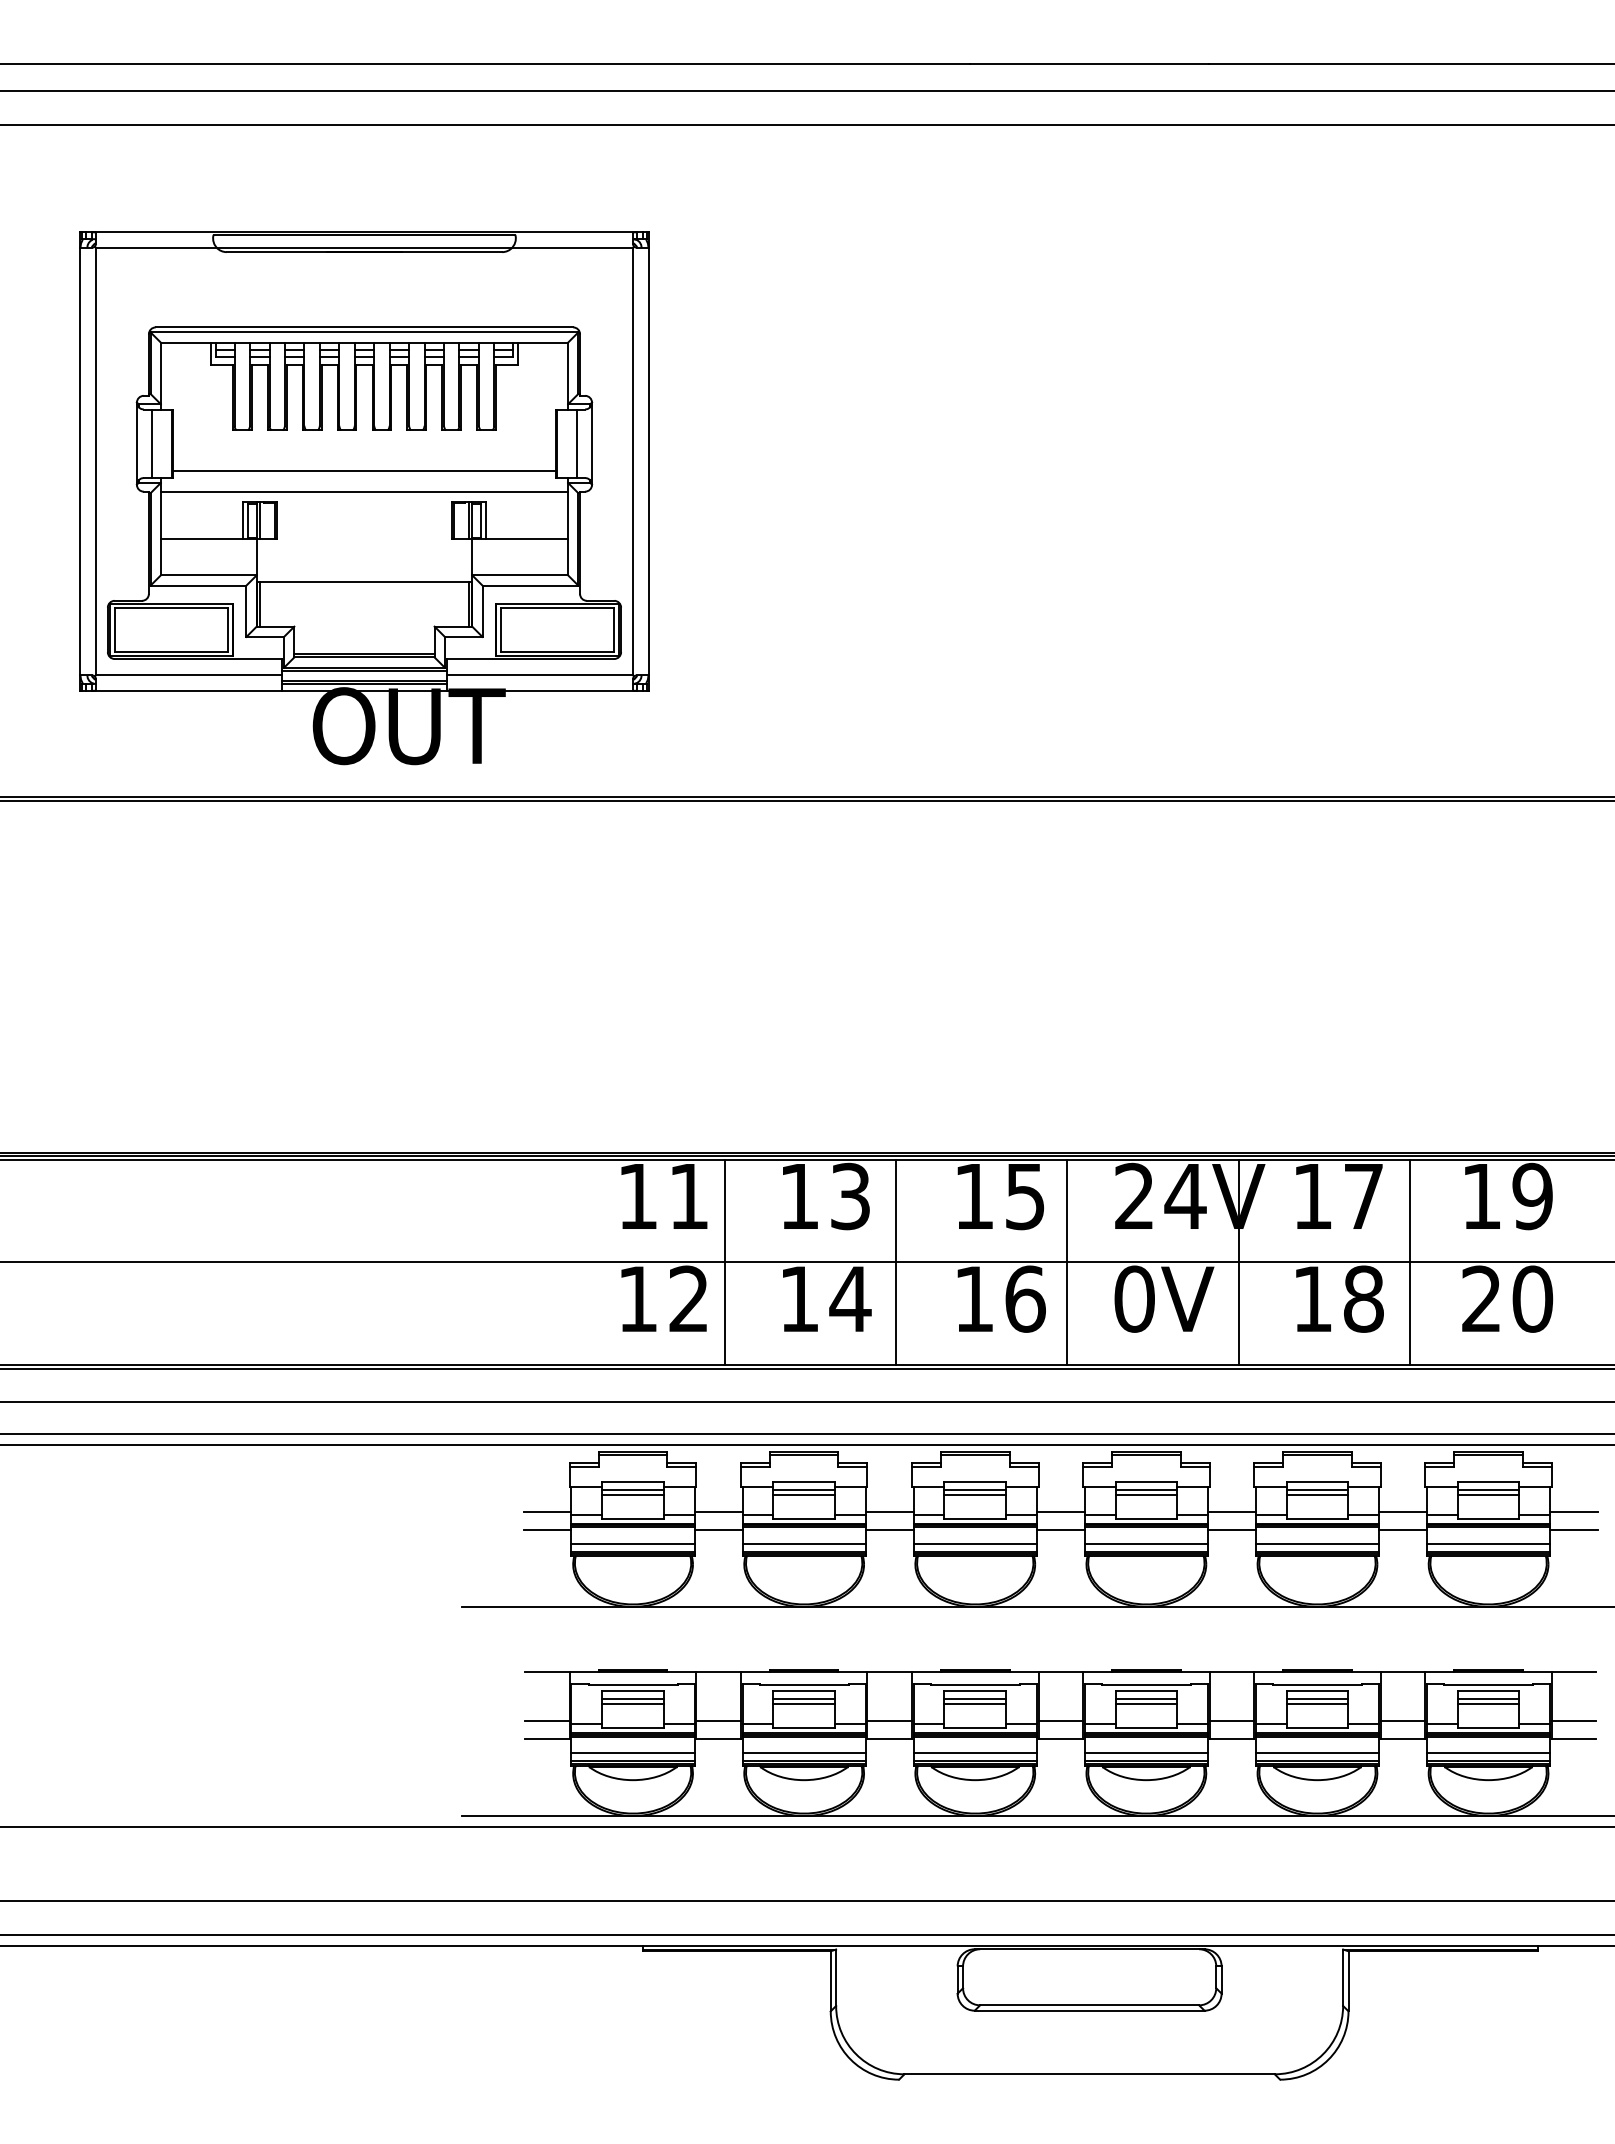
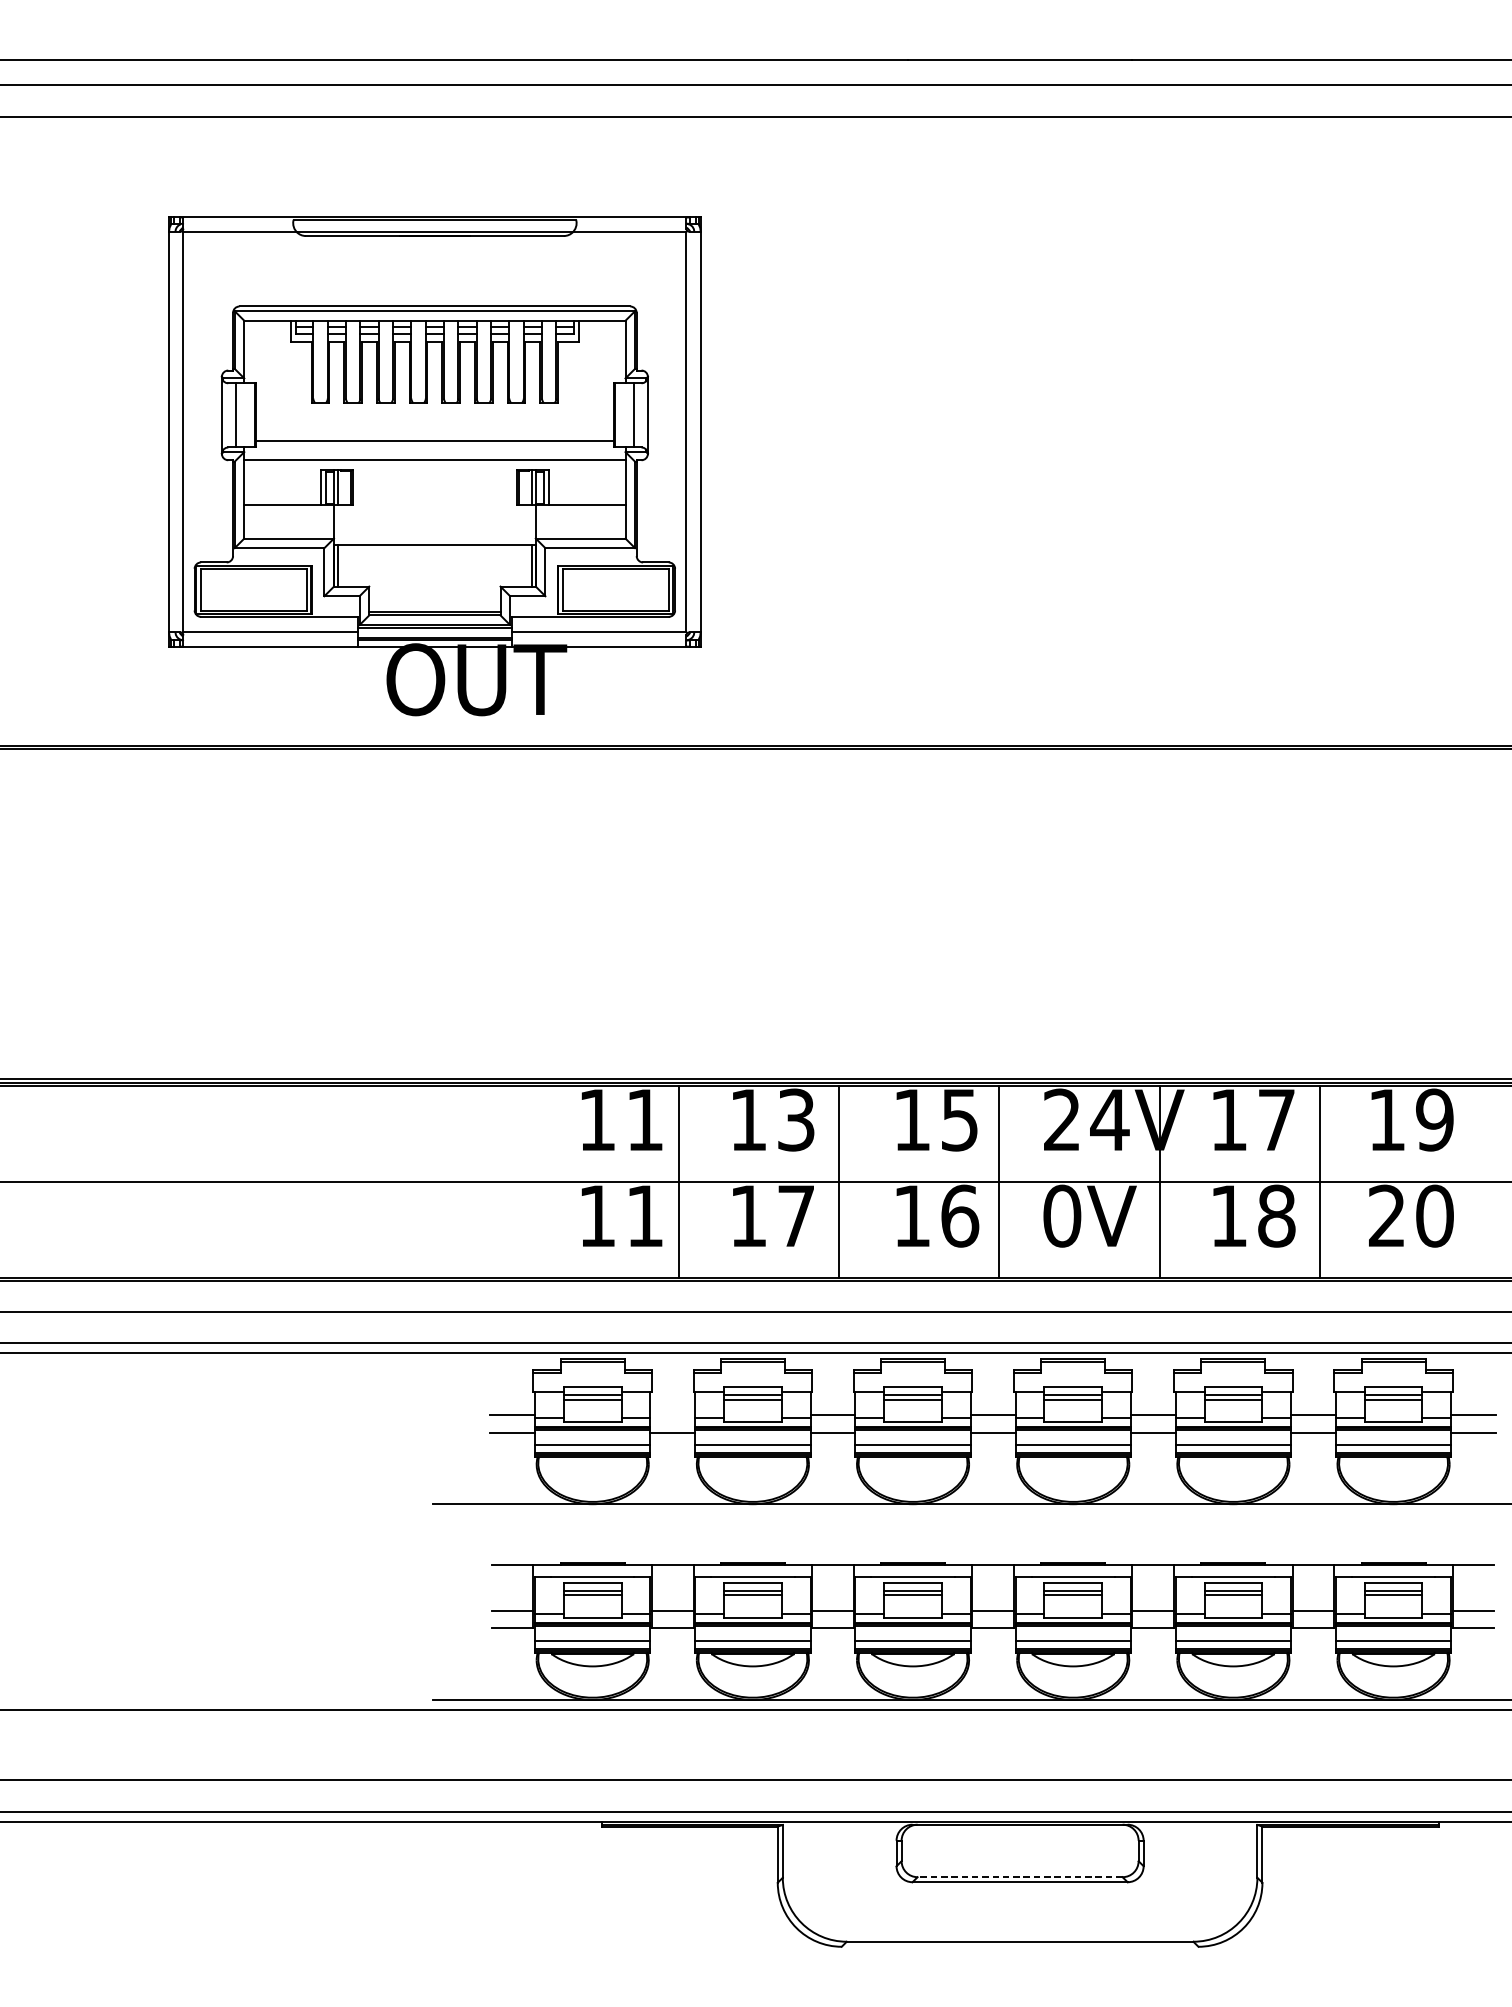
part: (364, 498) -> (434, 466), moved
text: (688, 1298) -> (644, 1215), 12 -> 11
text: (850, 1298) -> (796, 1215), 14 -> 17
line: (718, 1511) -> (672, 1414), removed
line: (1089, 2005) -> (1019, 1877), solid -> dashed

